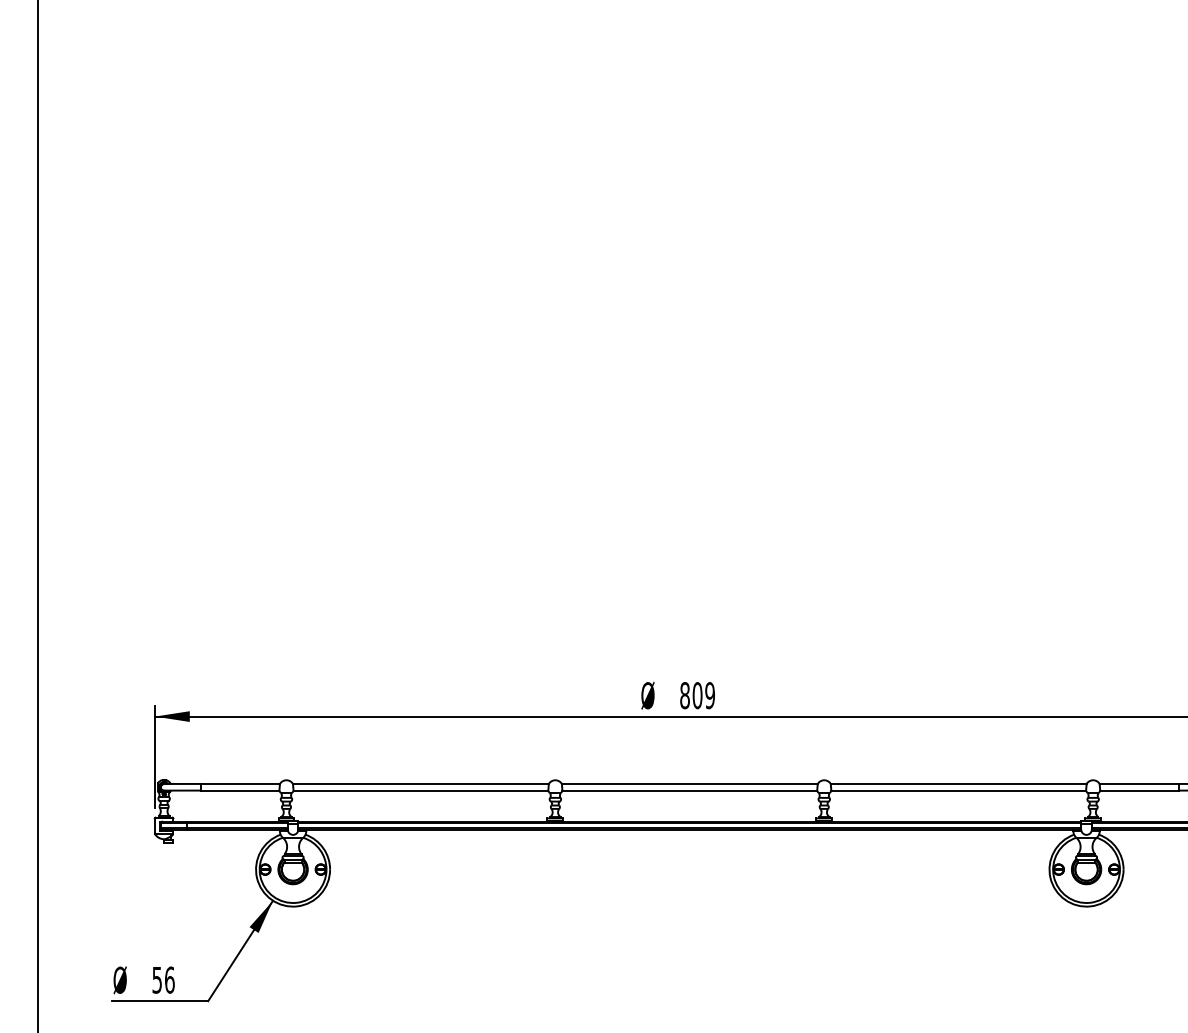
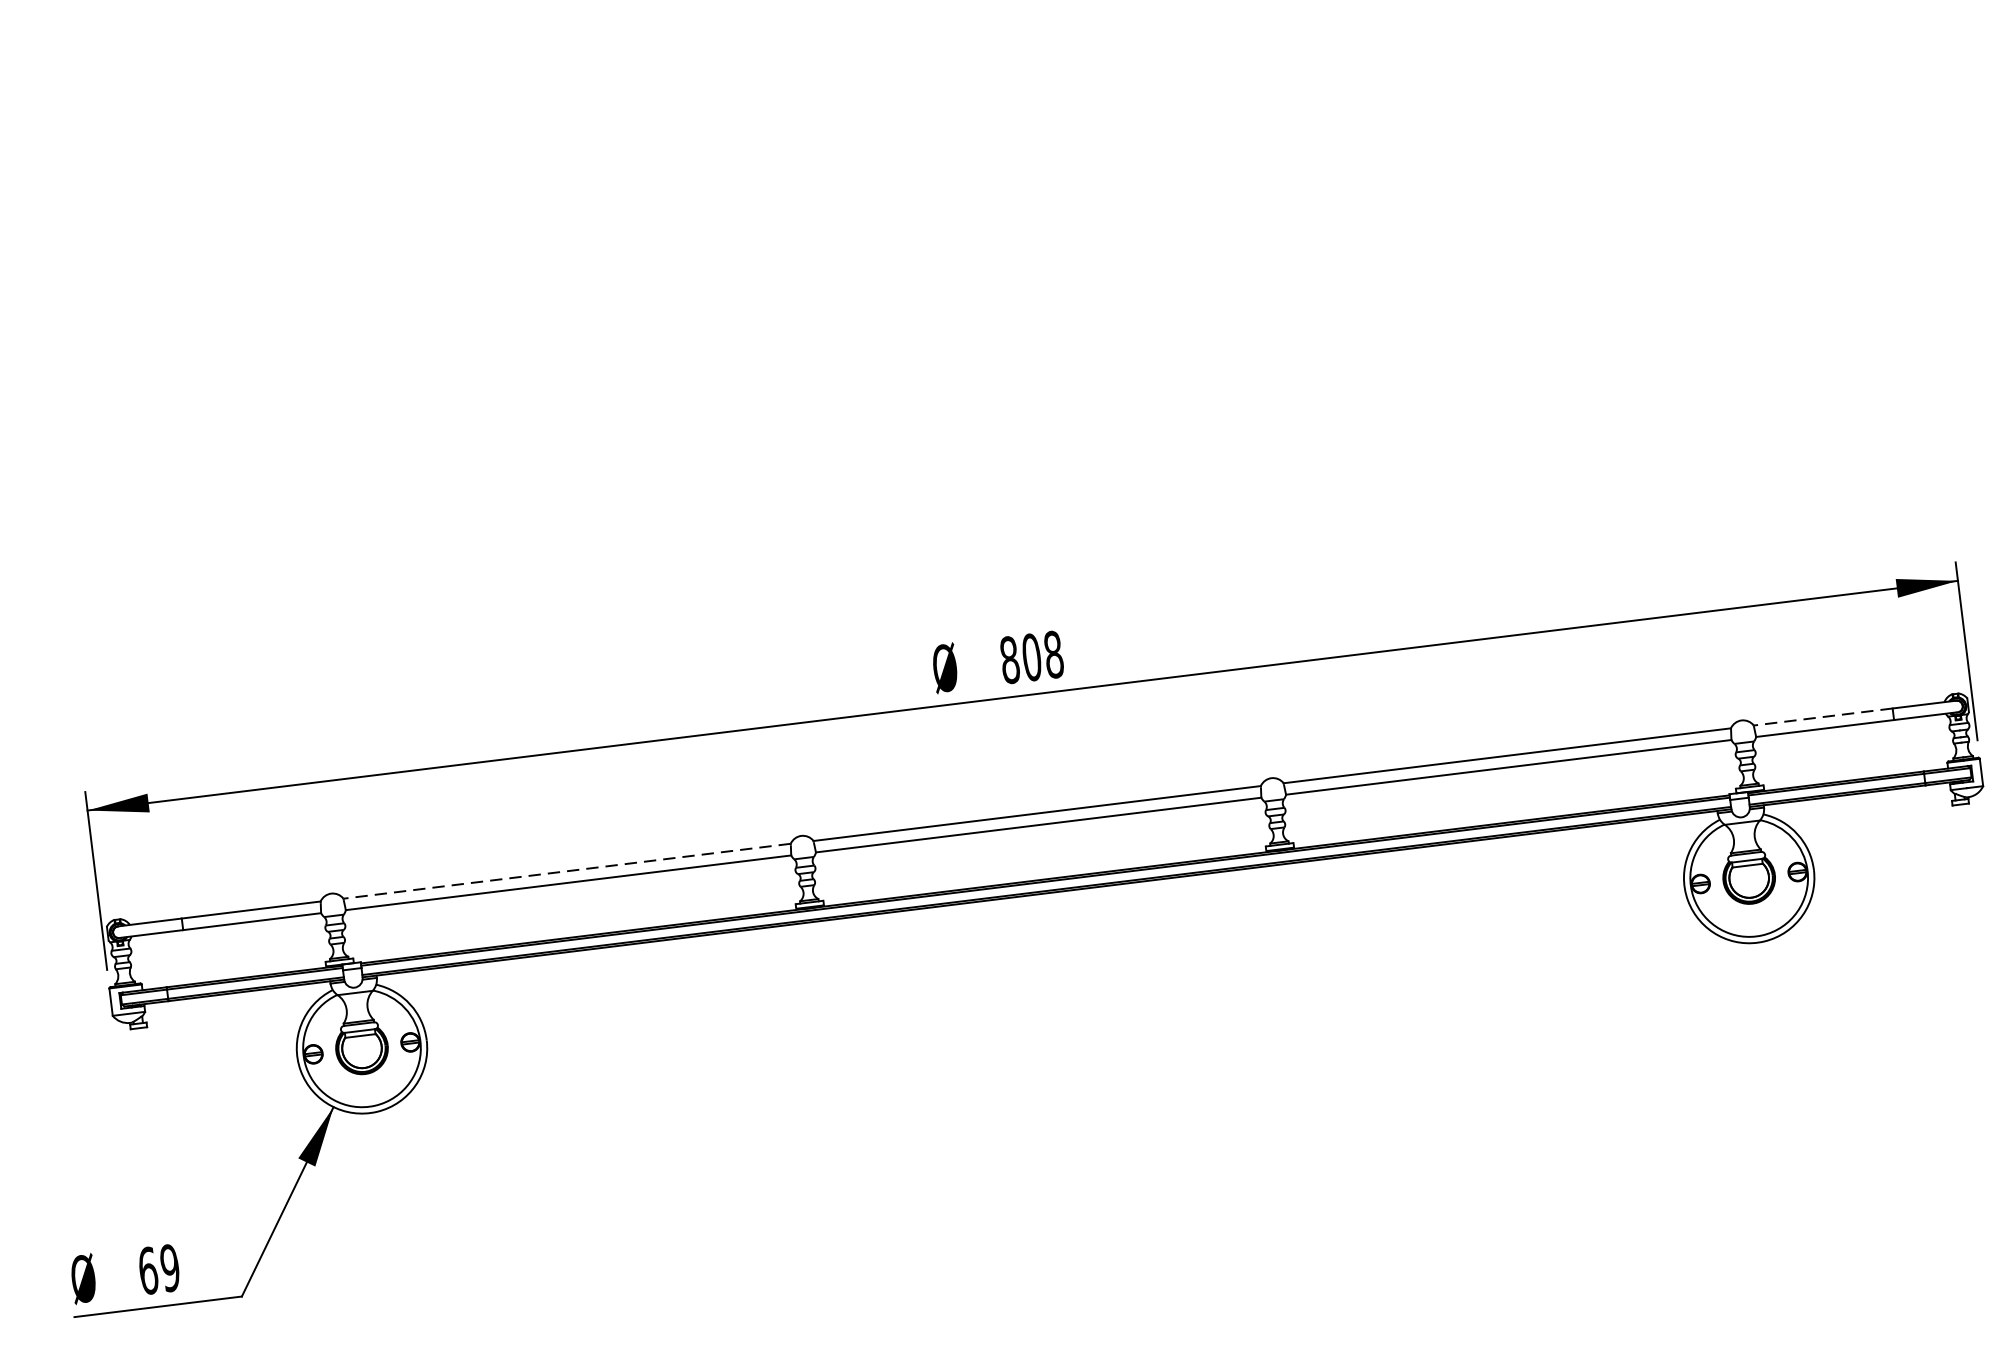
text: (710, 695) -> (1054, 654), 809 -> 808
line: (420, 783) -> (566, 870), solid -> dashed
line: (1139, 783) -> (1823, 716), solid -> dashed
text: (163, 979) -> (159, 1268), 56 -> 69

